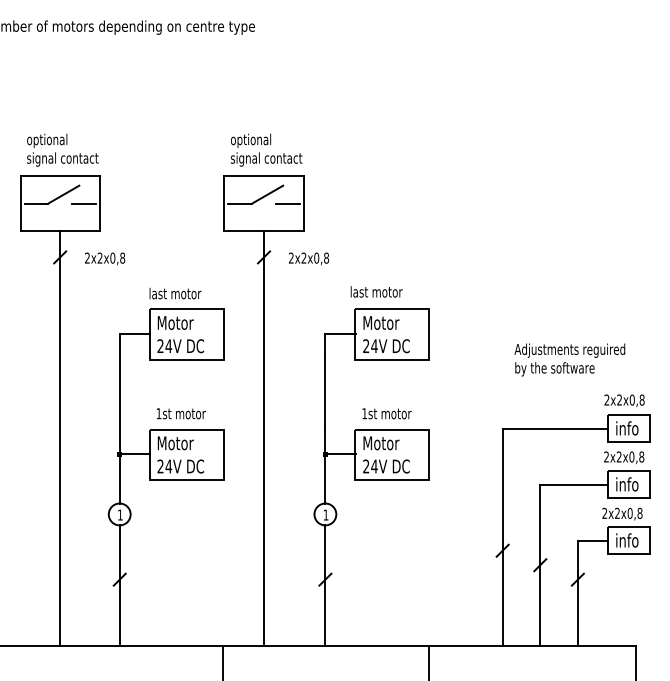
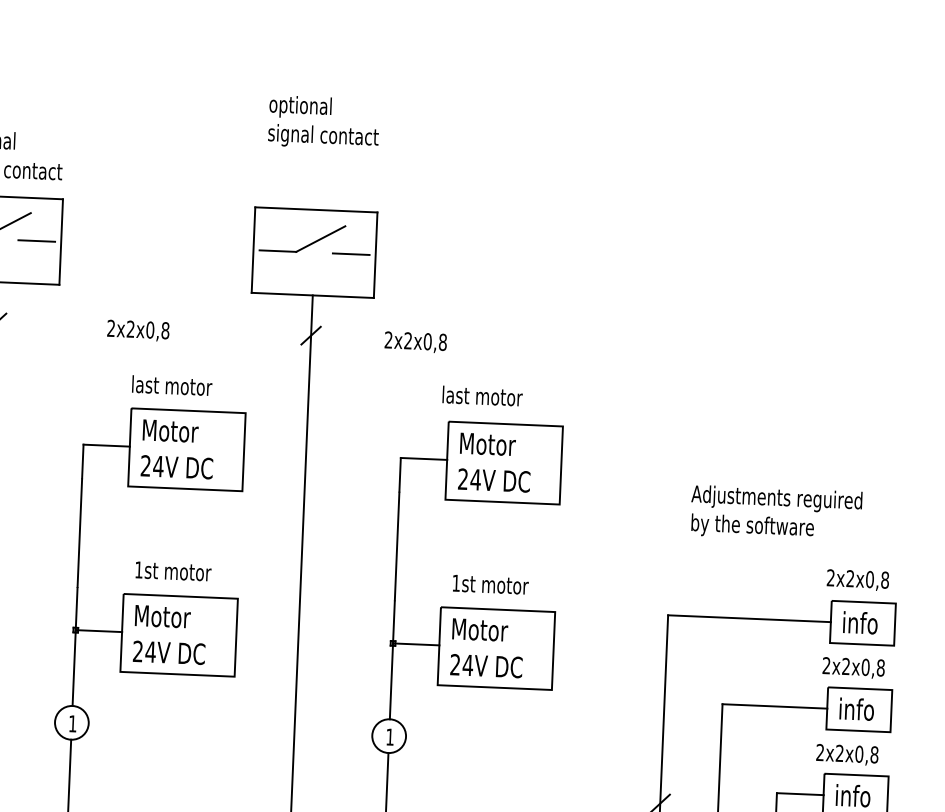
text: (266, 149) -> (323, 121), moved
text: (105, 258) -> (138, 330), moved
text: (308, 258) -> (415, 341), moved

